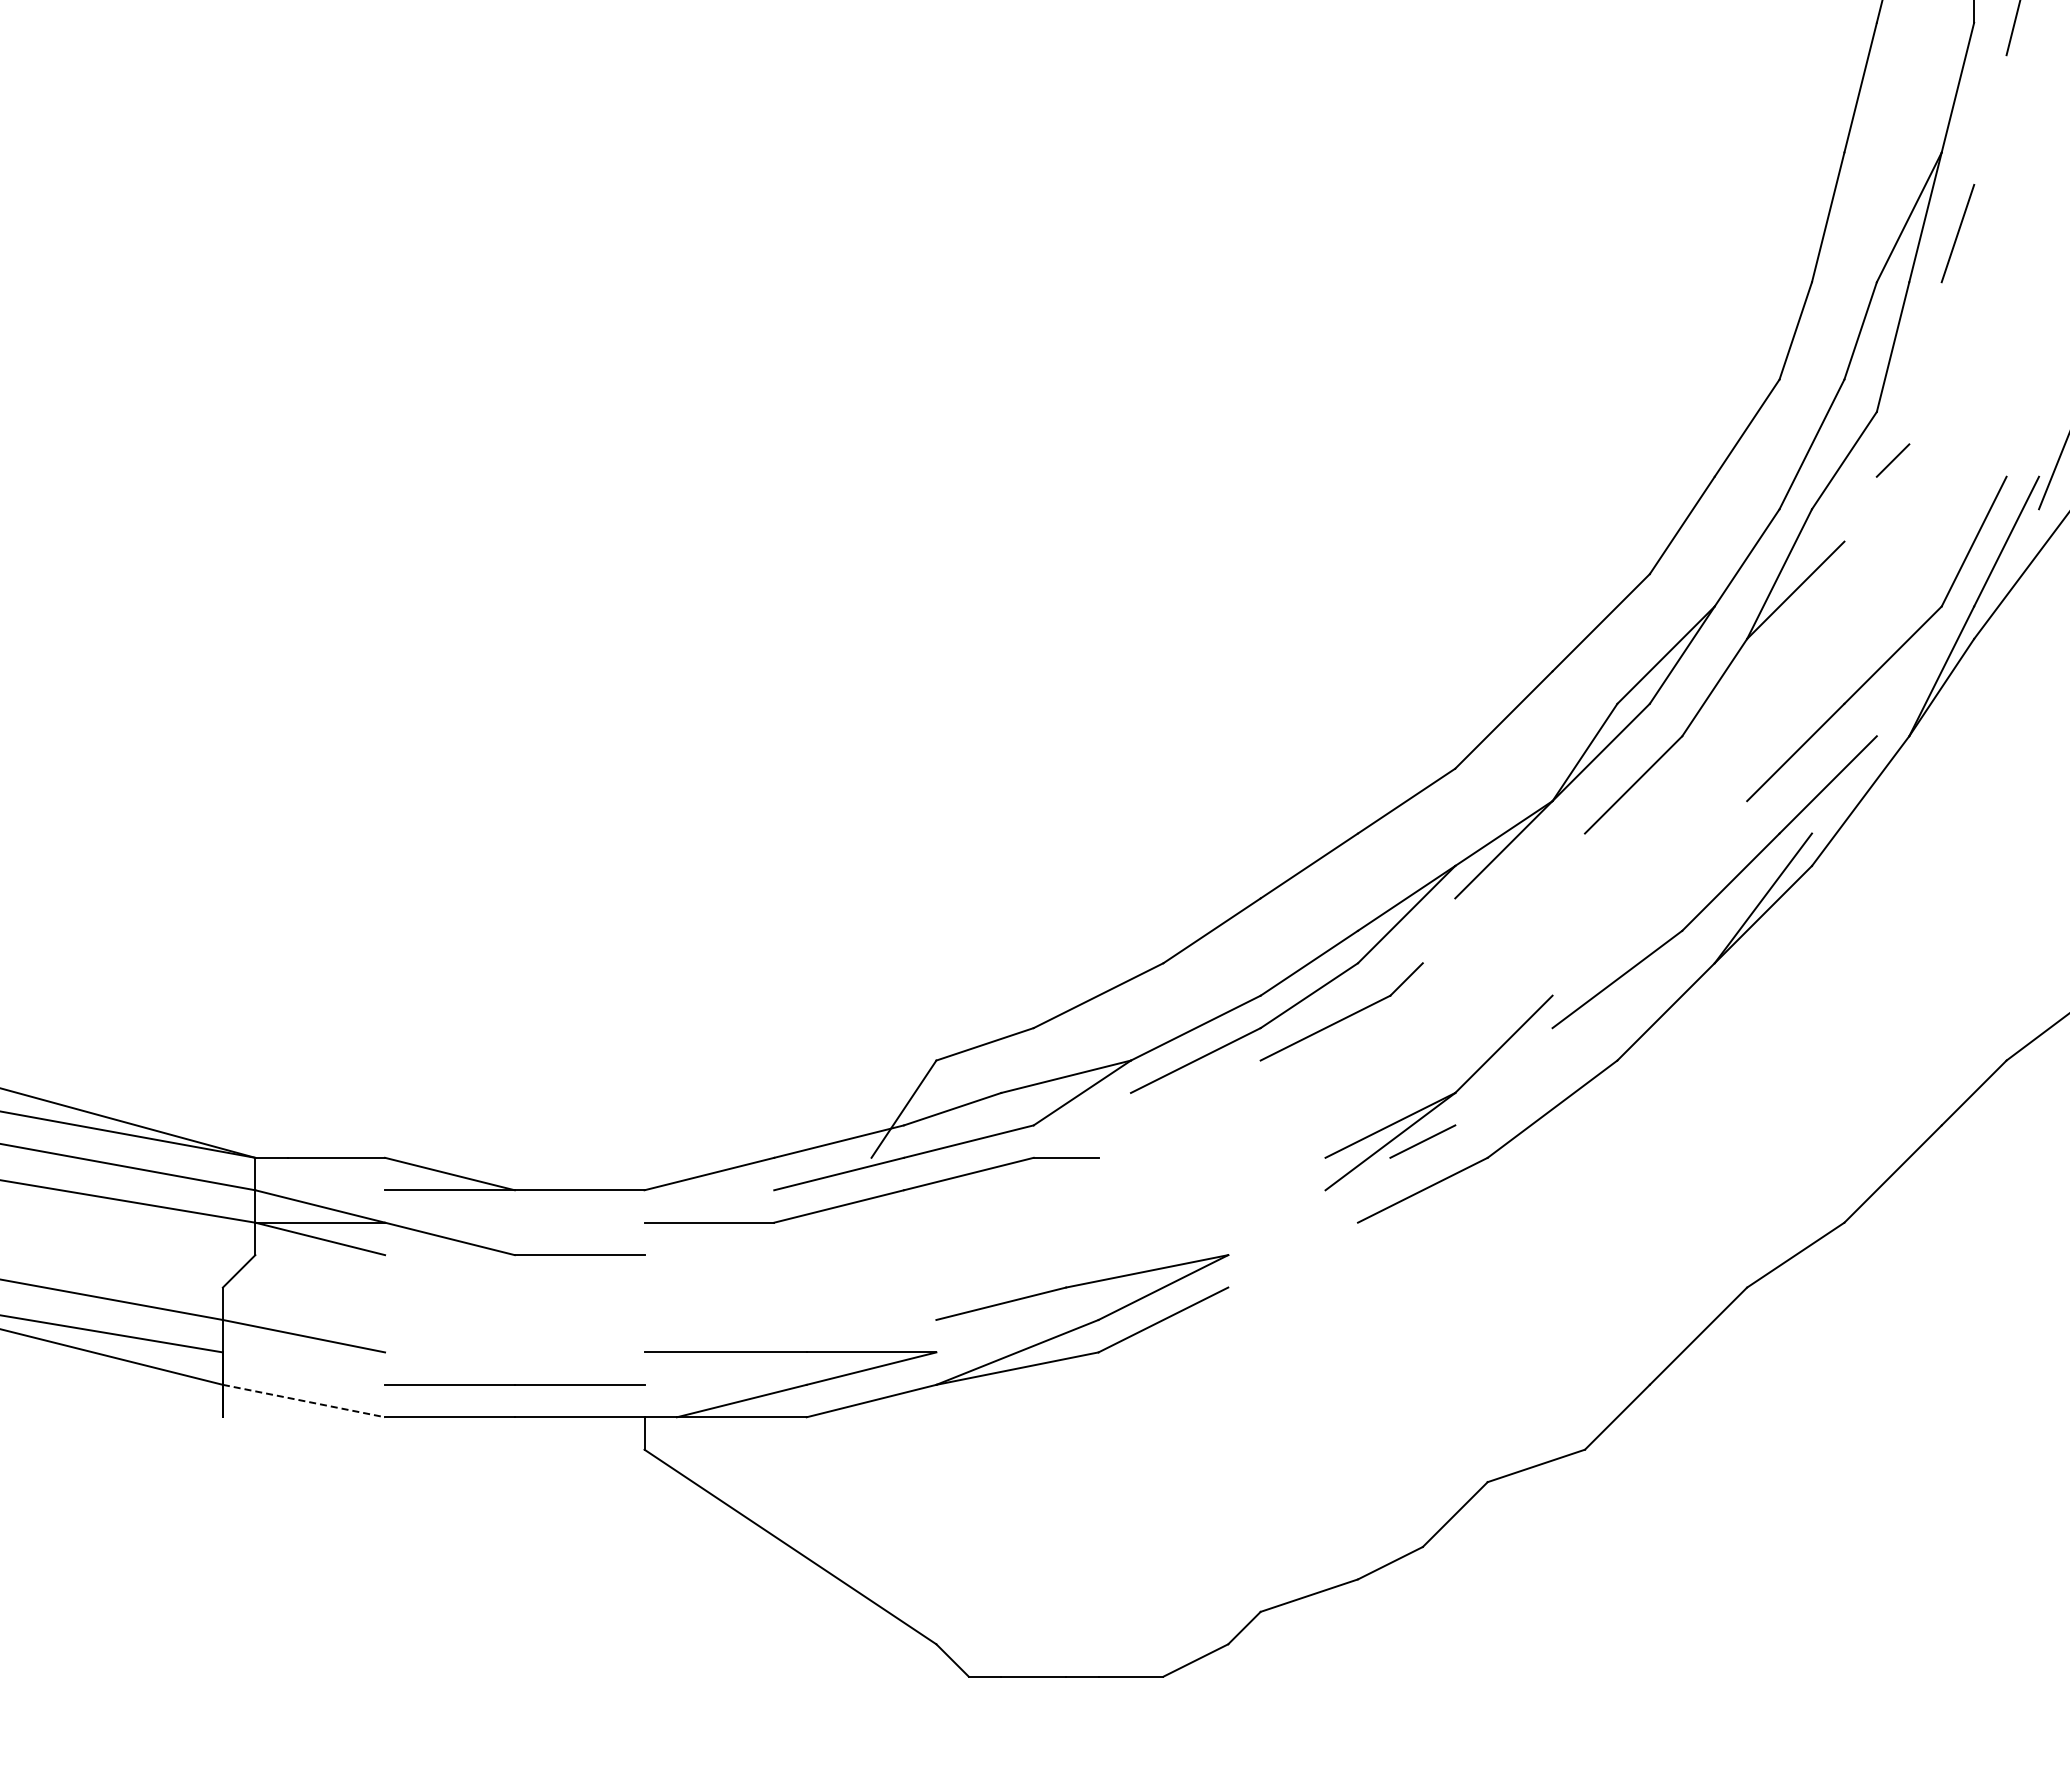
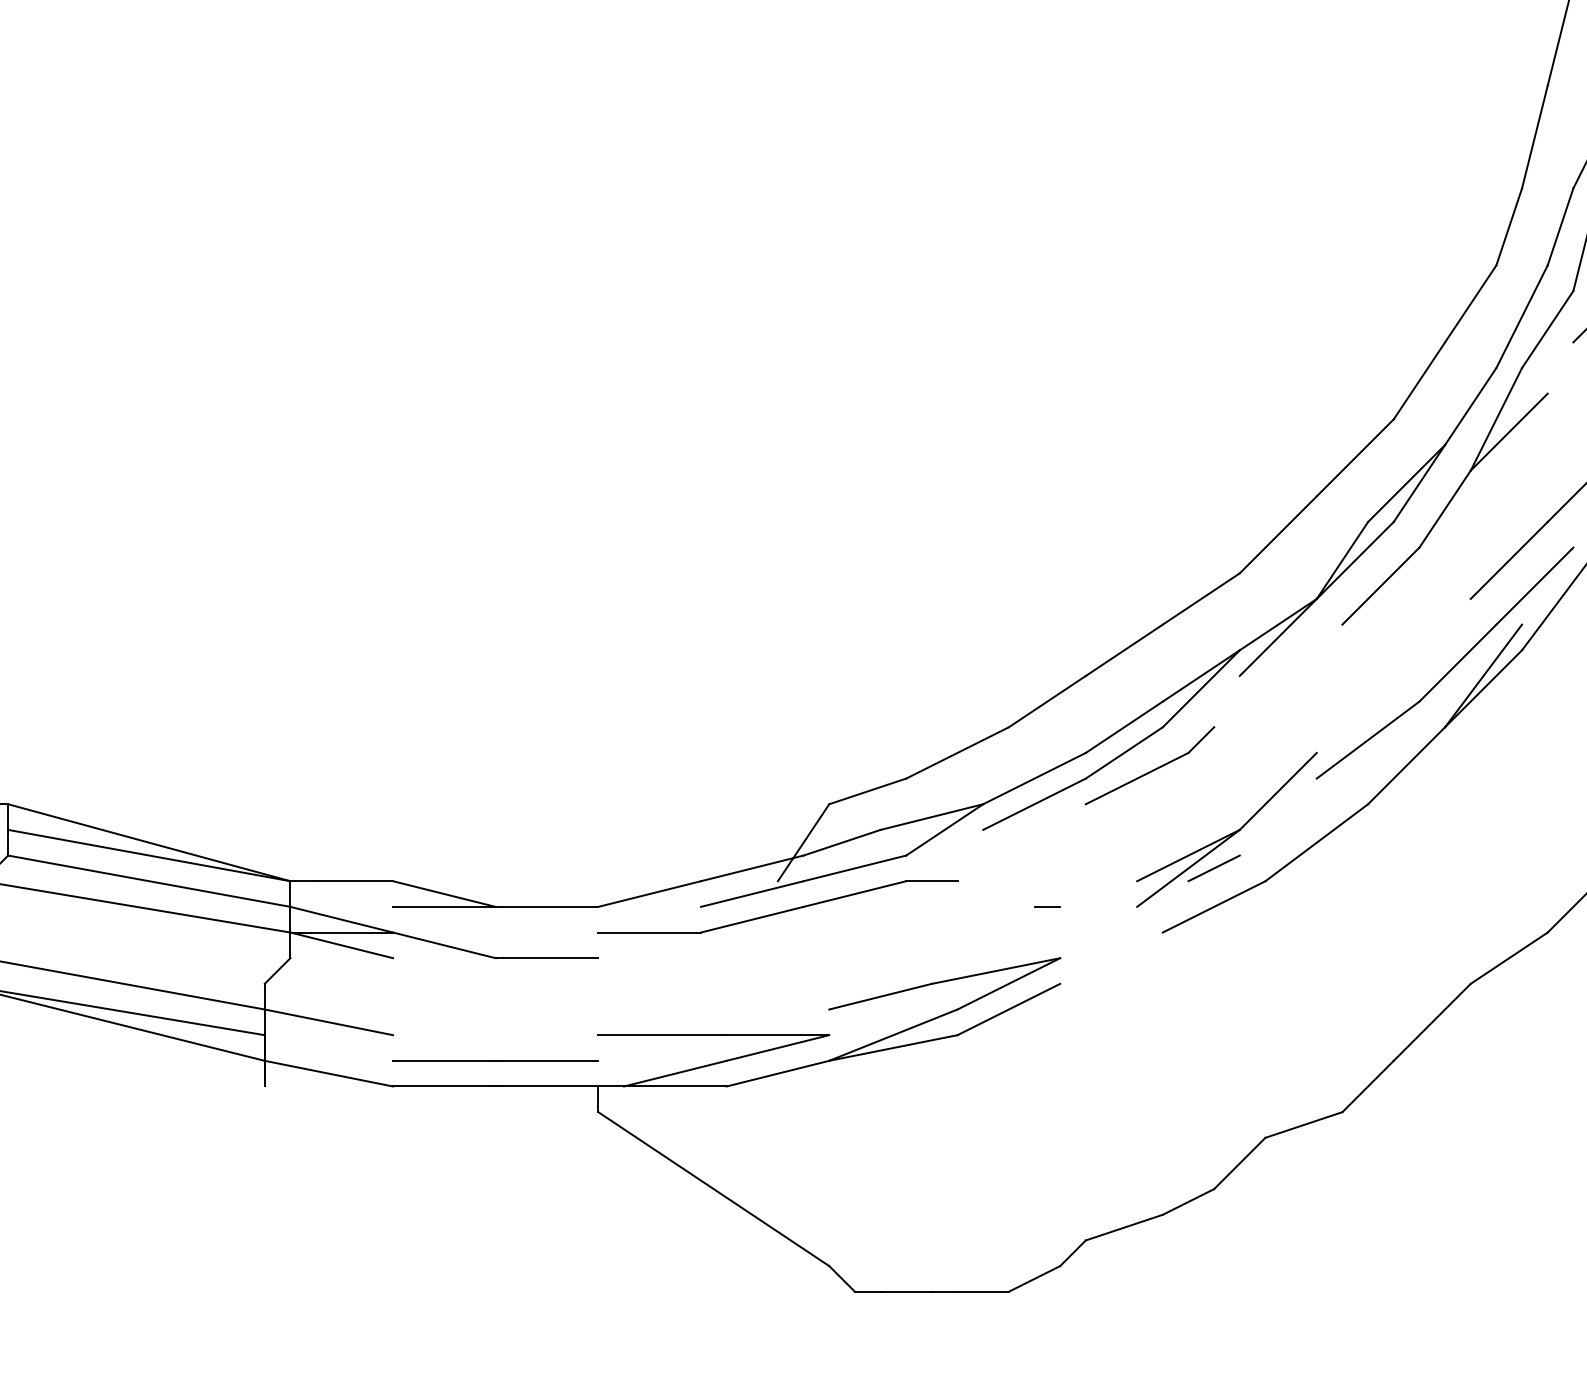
line: (1211, 1190) -> (1046, 907), added
line: (304, 1401) -> (329, 1074), dashed -> solid

